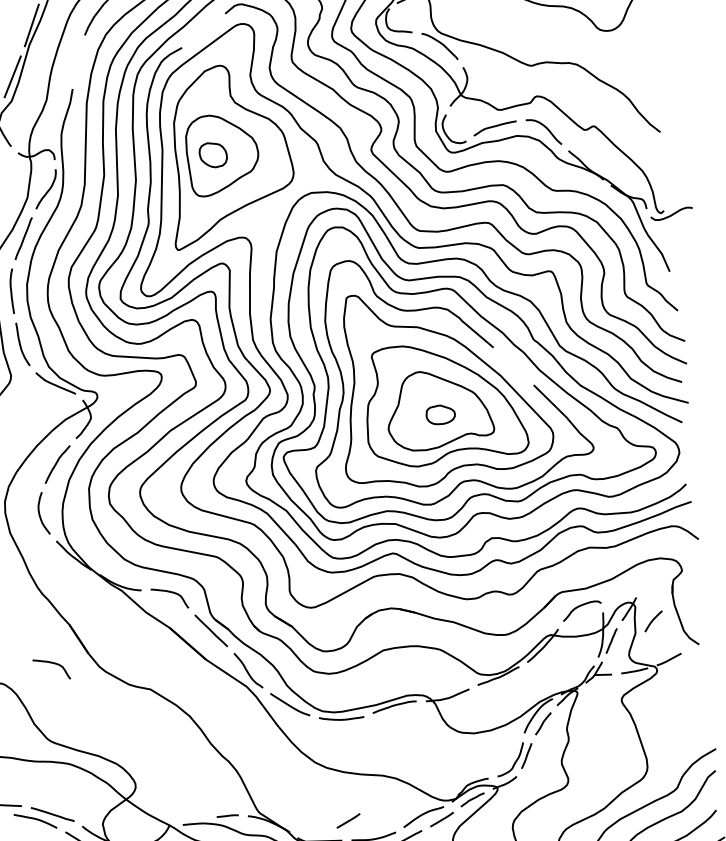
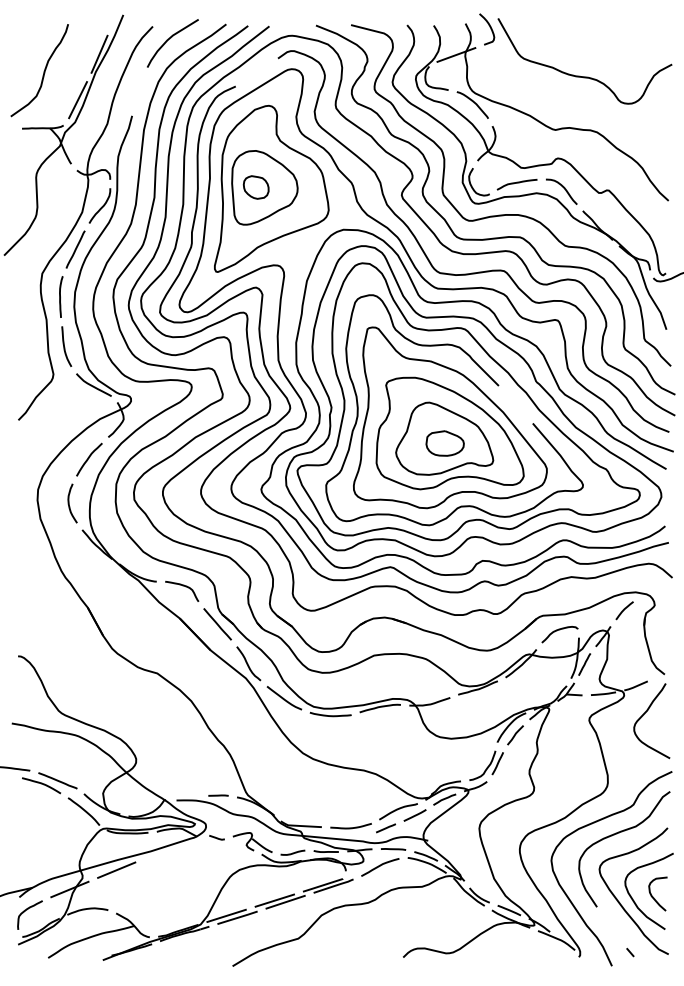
part: (440, 414) -> (444, 443), size x1.43
curve: (653, 621) -> (624, 610), moved
curve: (51, 664) -> (68, 642), removed
curve: (678, 693) -> (642, 717), added
line: (347, 820) -> (328, 809), removed

